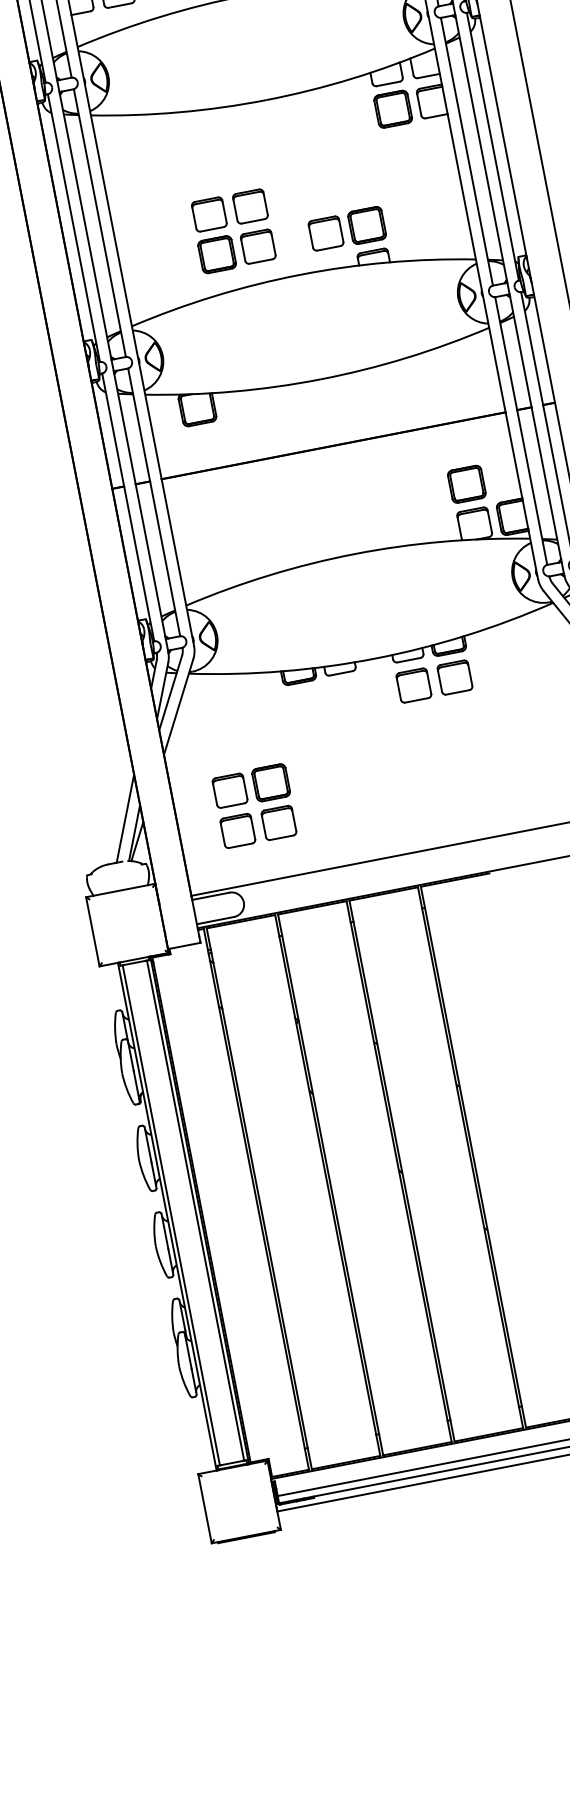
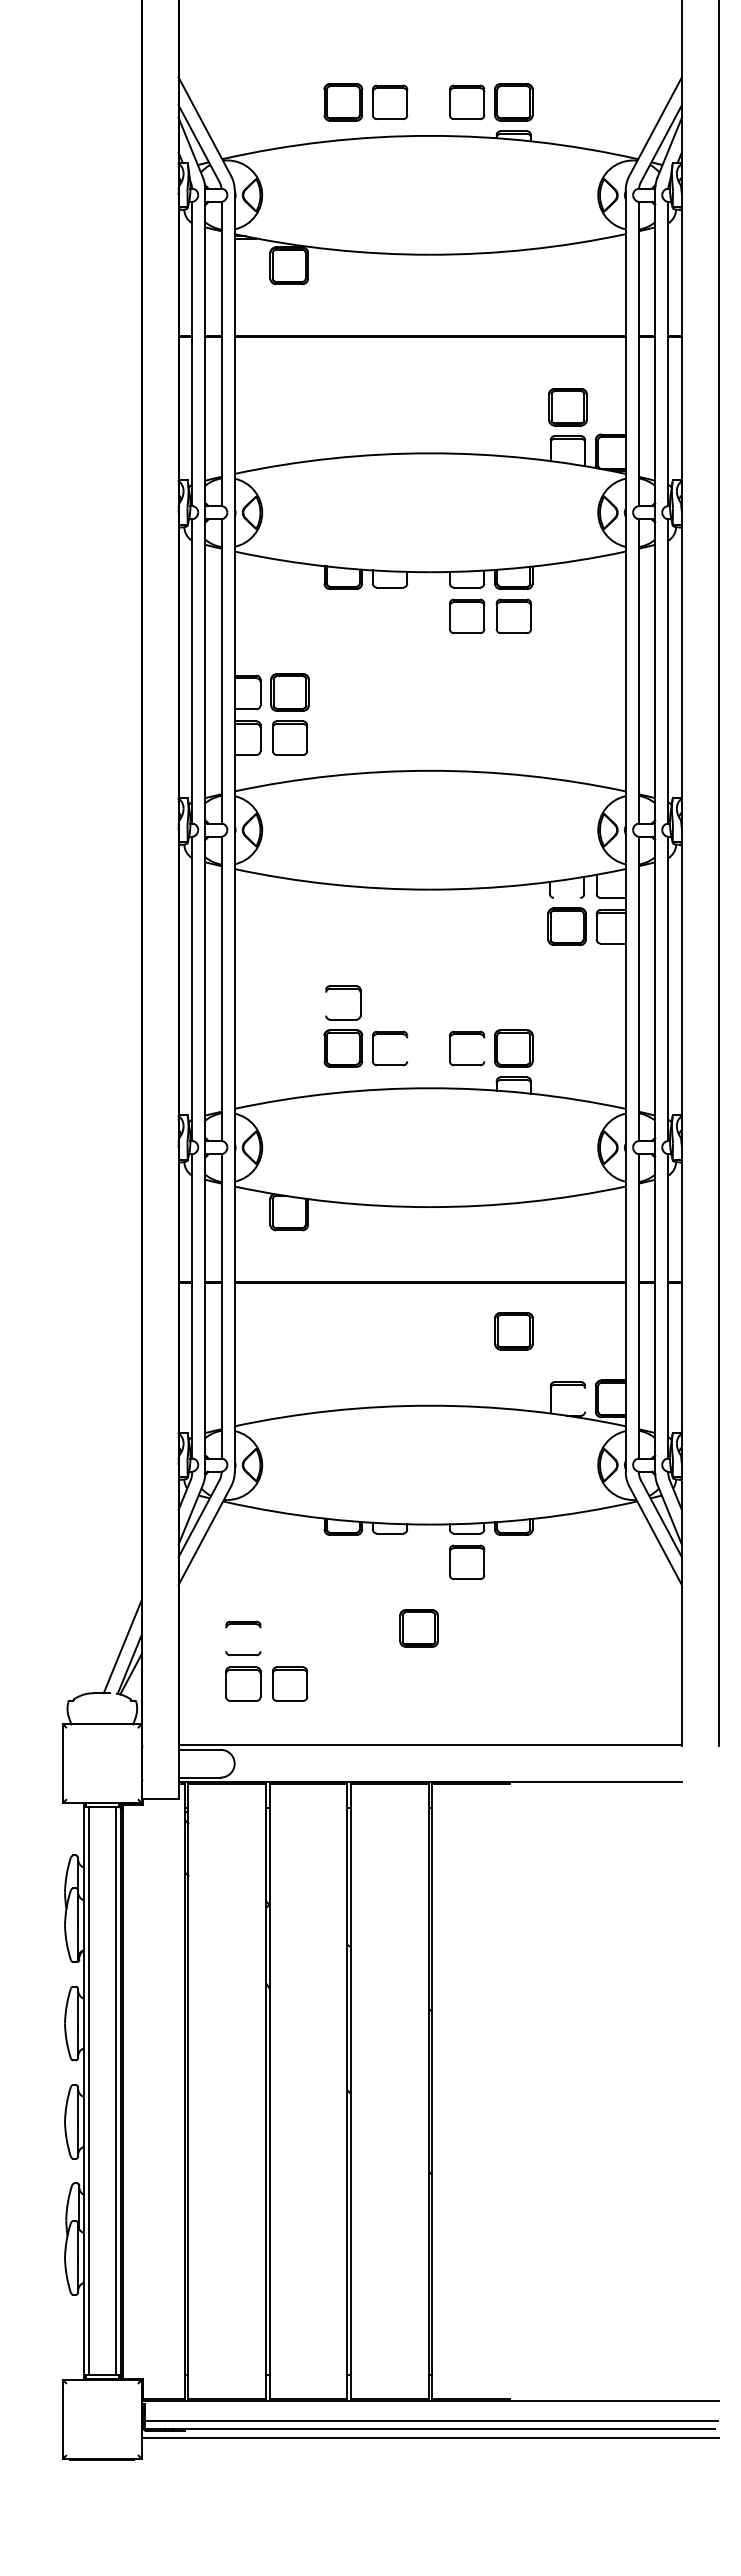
line: (388, 83) -> (567, 897), removed
part: (250, 206) -> (390, 1002), removed
line: (194, 217) -> (326, 1002), removed
line: (341, 230) -> (484, 1048), removed
line: (273, 243) -> (407, 1048), removed
part: (466, 484) -> (513, 1331), moved
line: (490, 521) -> (585, 1398), removed
part: (454, 676) -> (513, 1561), removed
part: (270, 782) -> (418, 1628), moved
line: (245, 787) -> (260, 1638), removed
line: (215, 793) -> (226, 1638), removed

